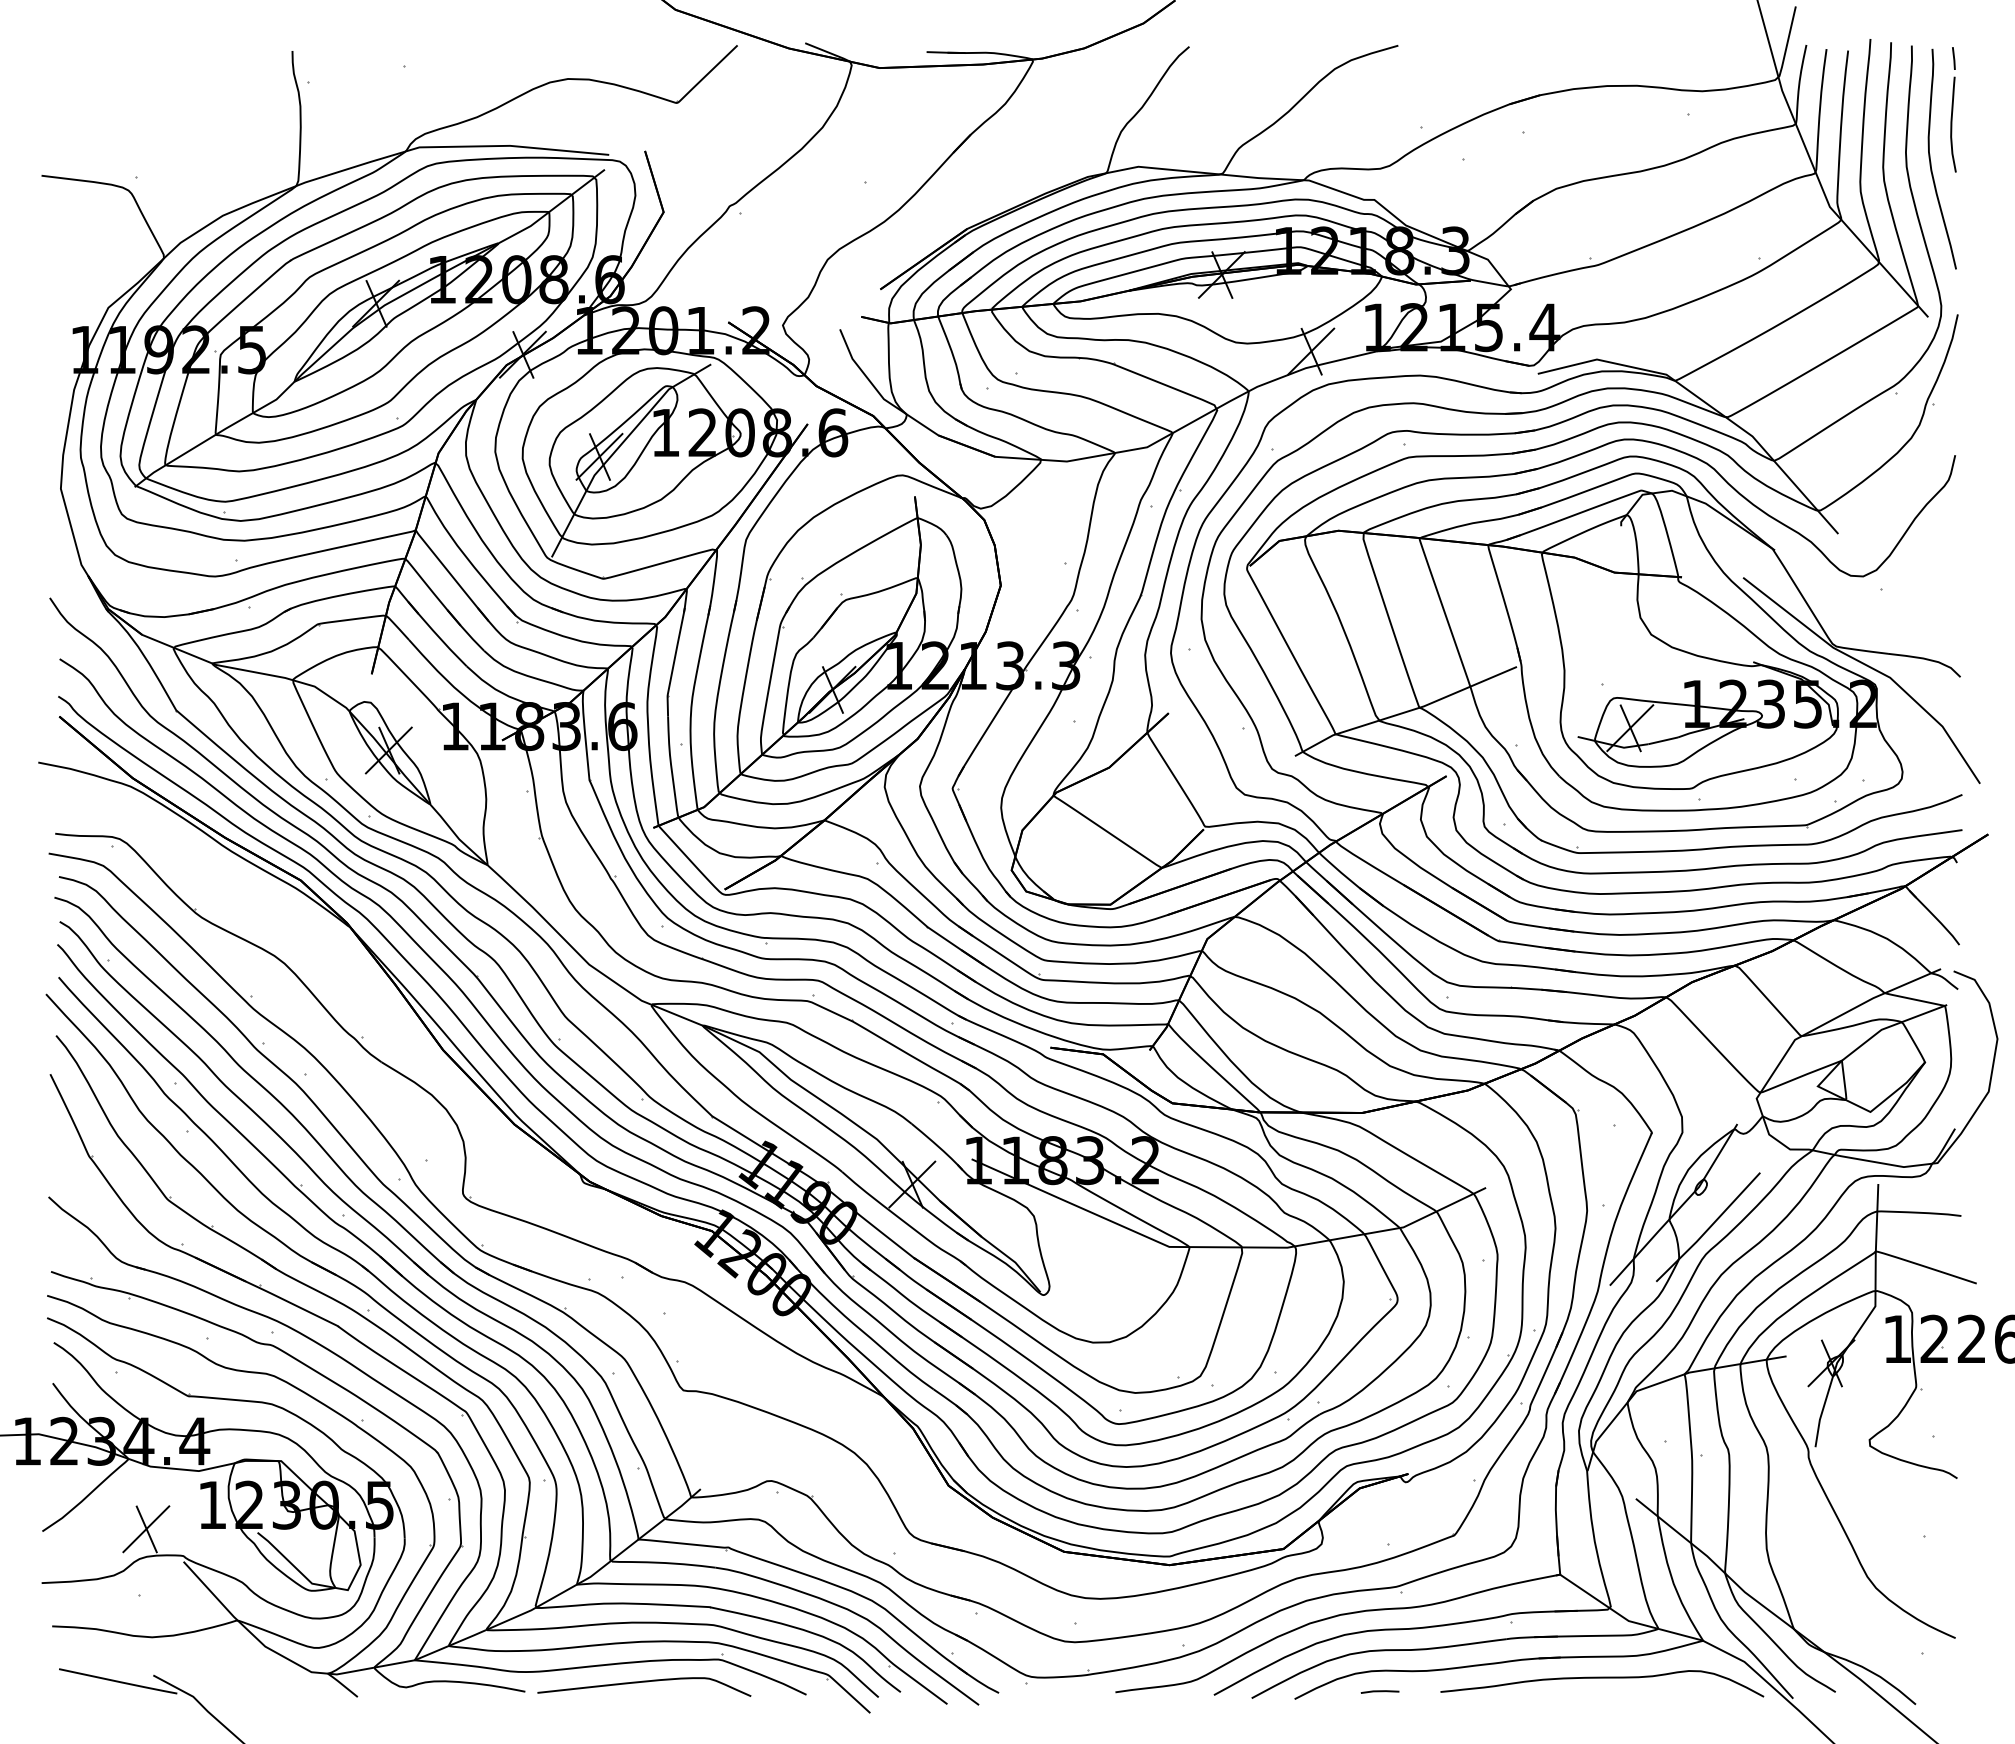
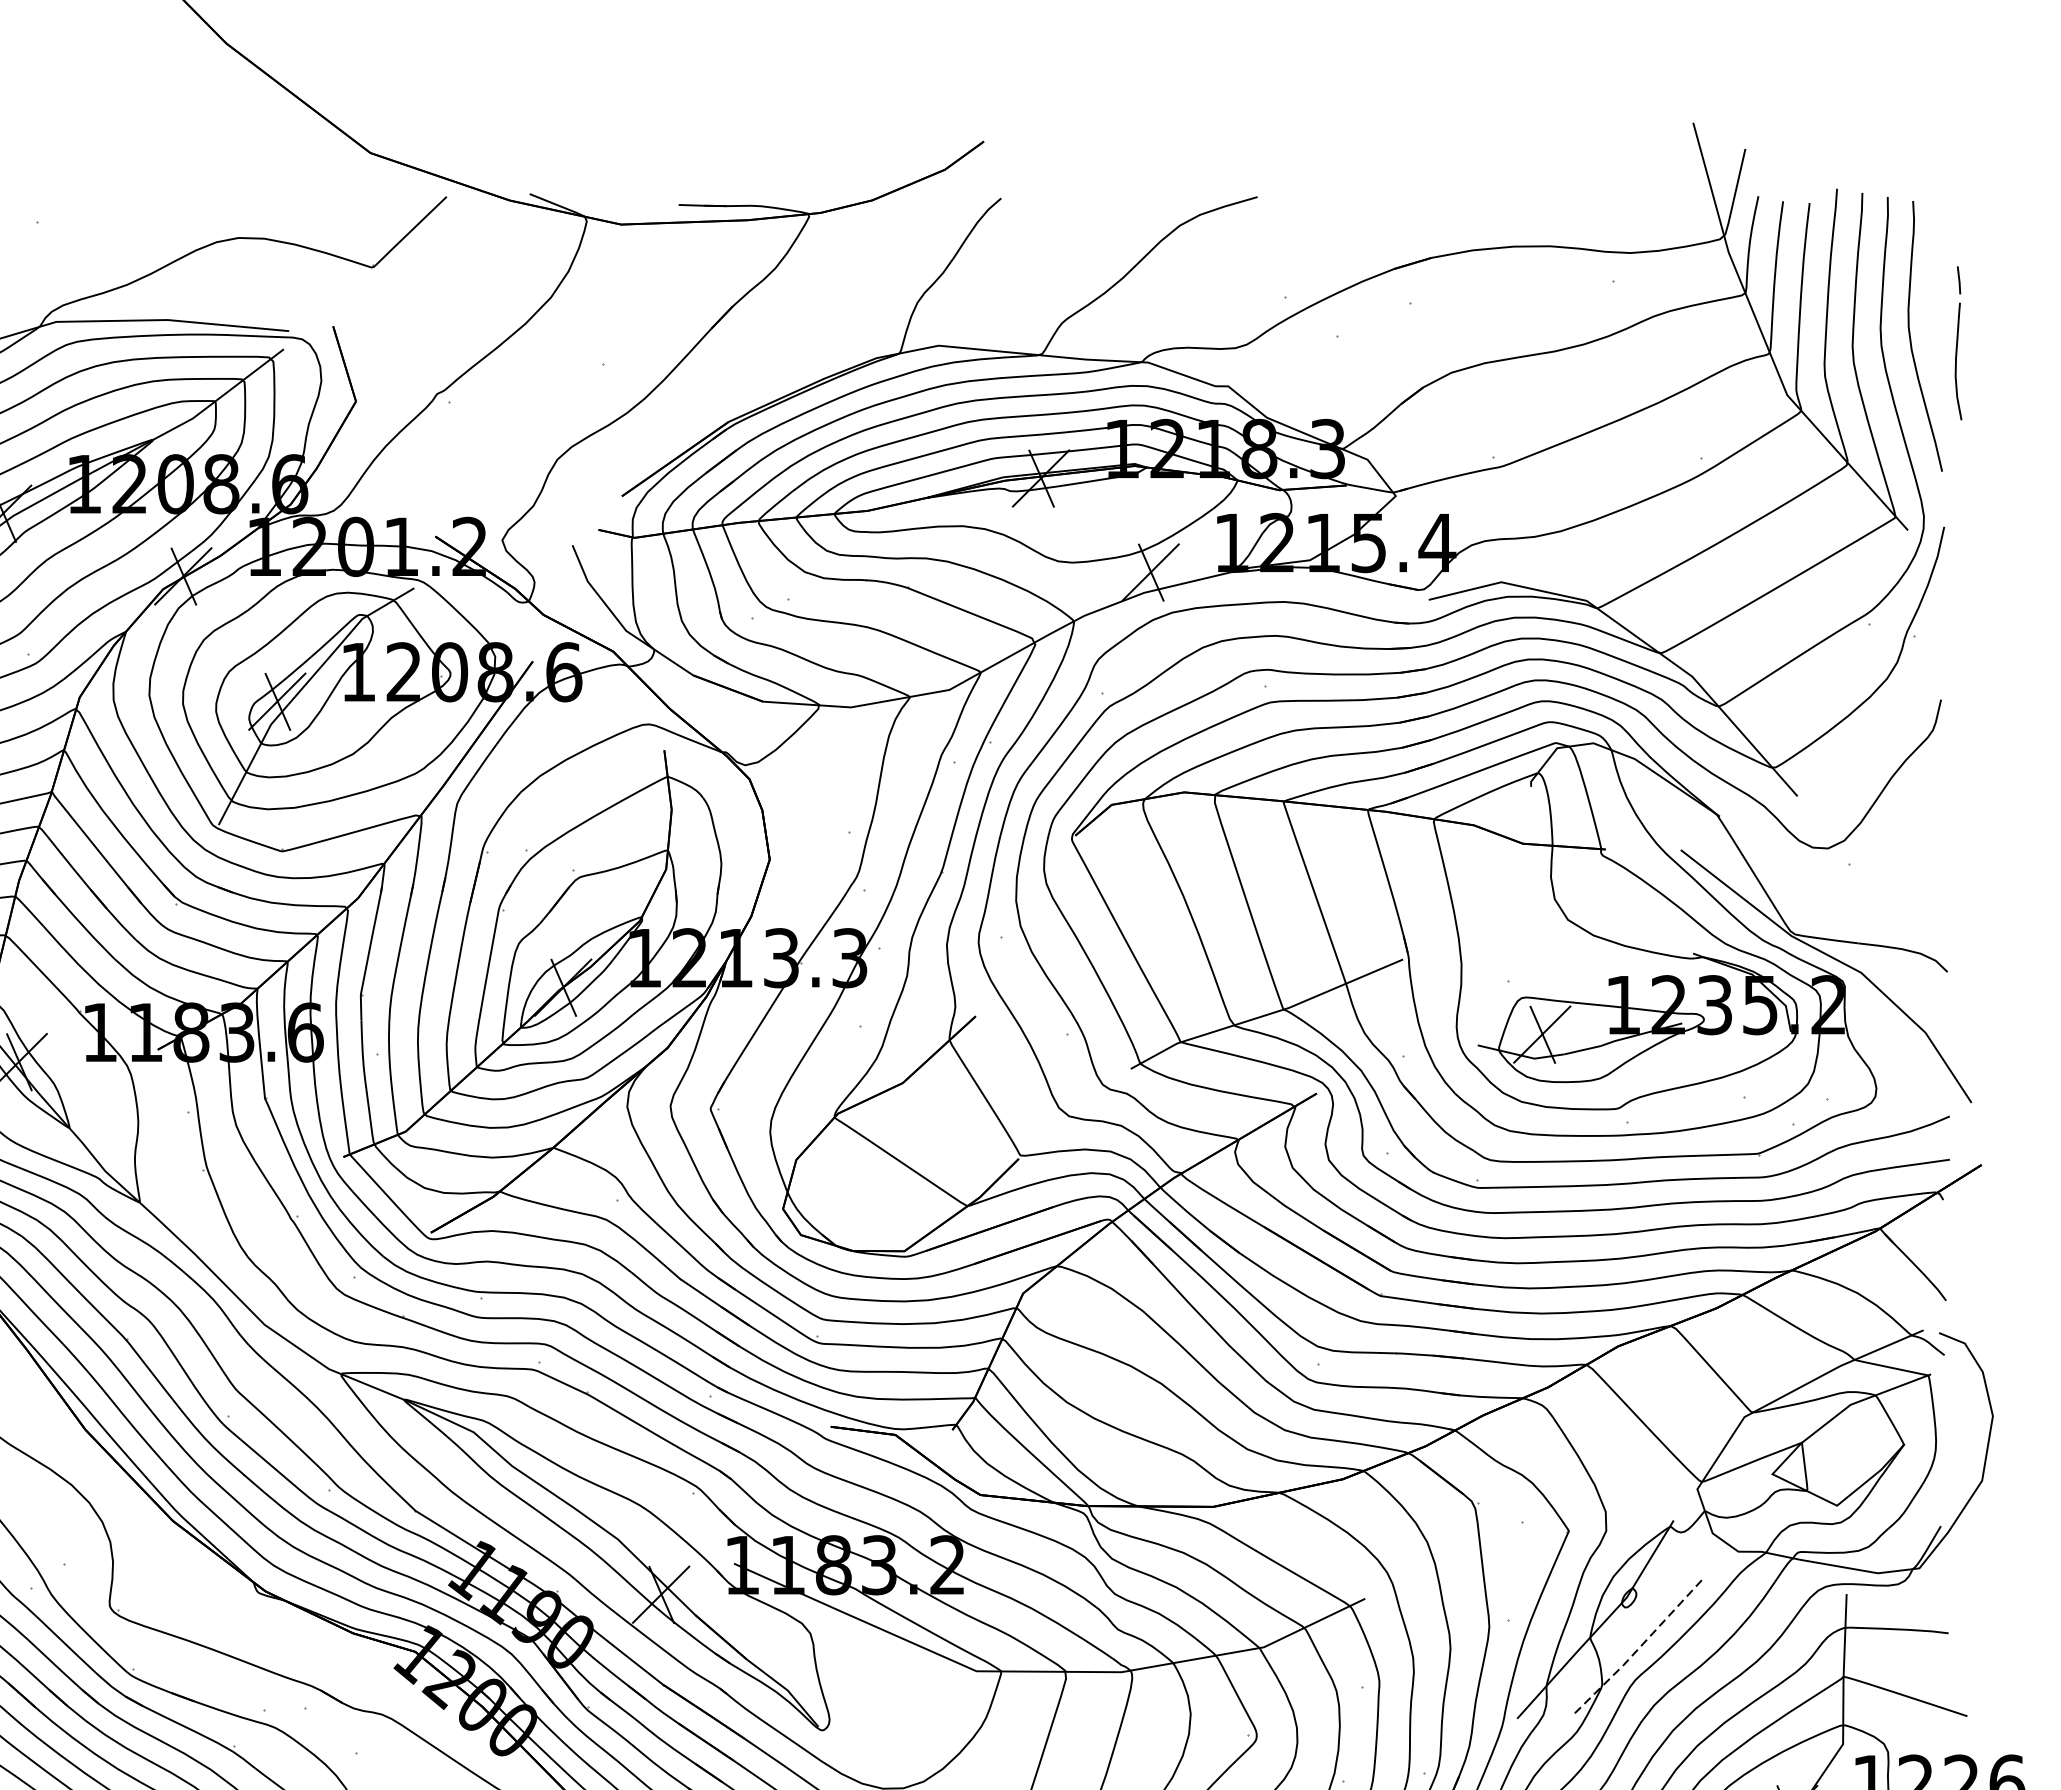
part: (1953, 109) -> (1958, 342), moved
line: (1708, 1228) -> (1638, 1648), solid -> dashed

